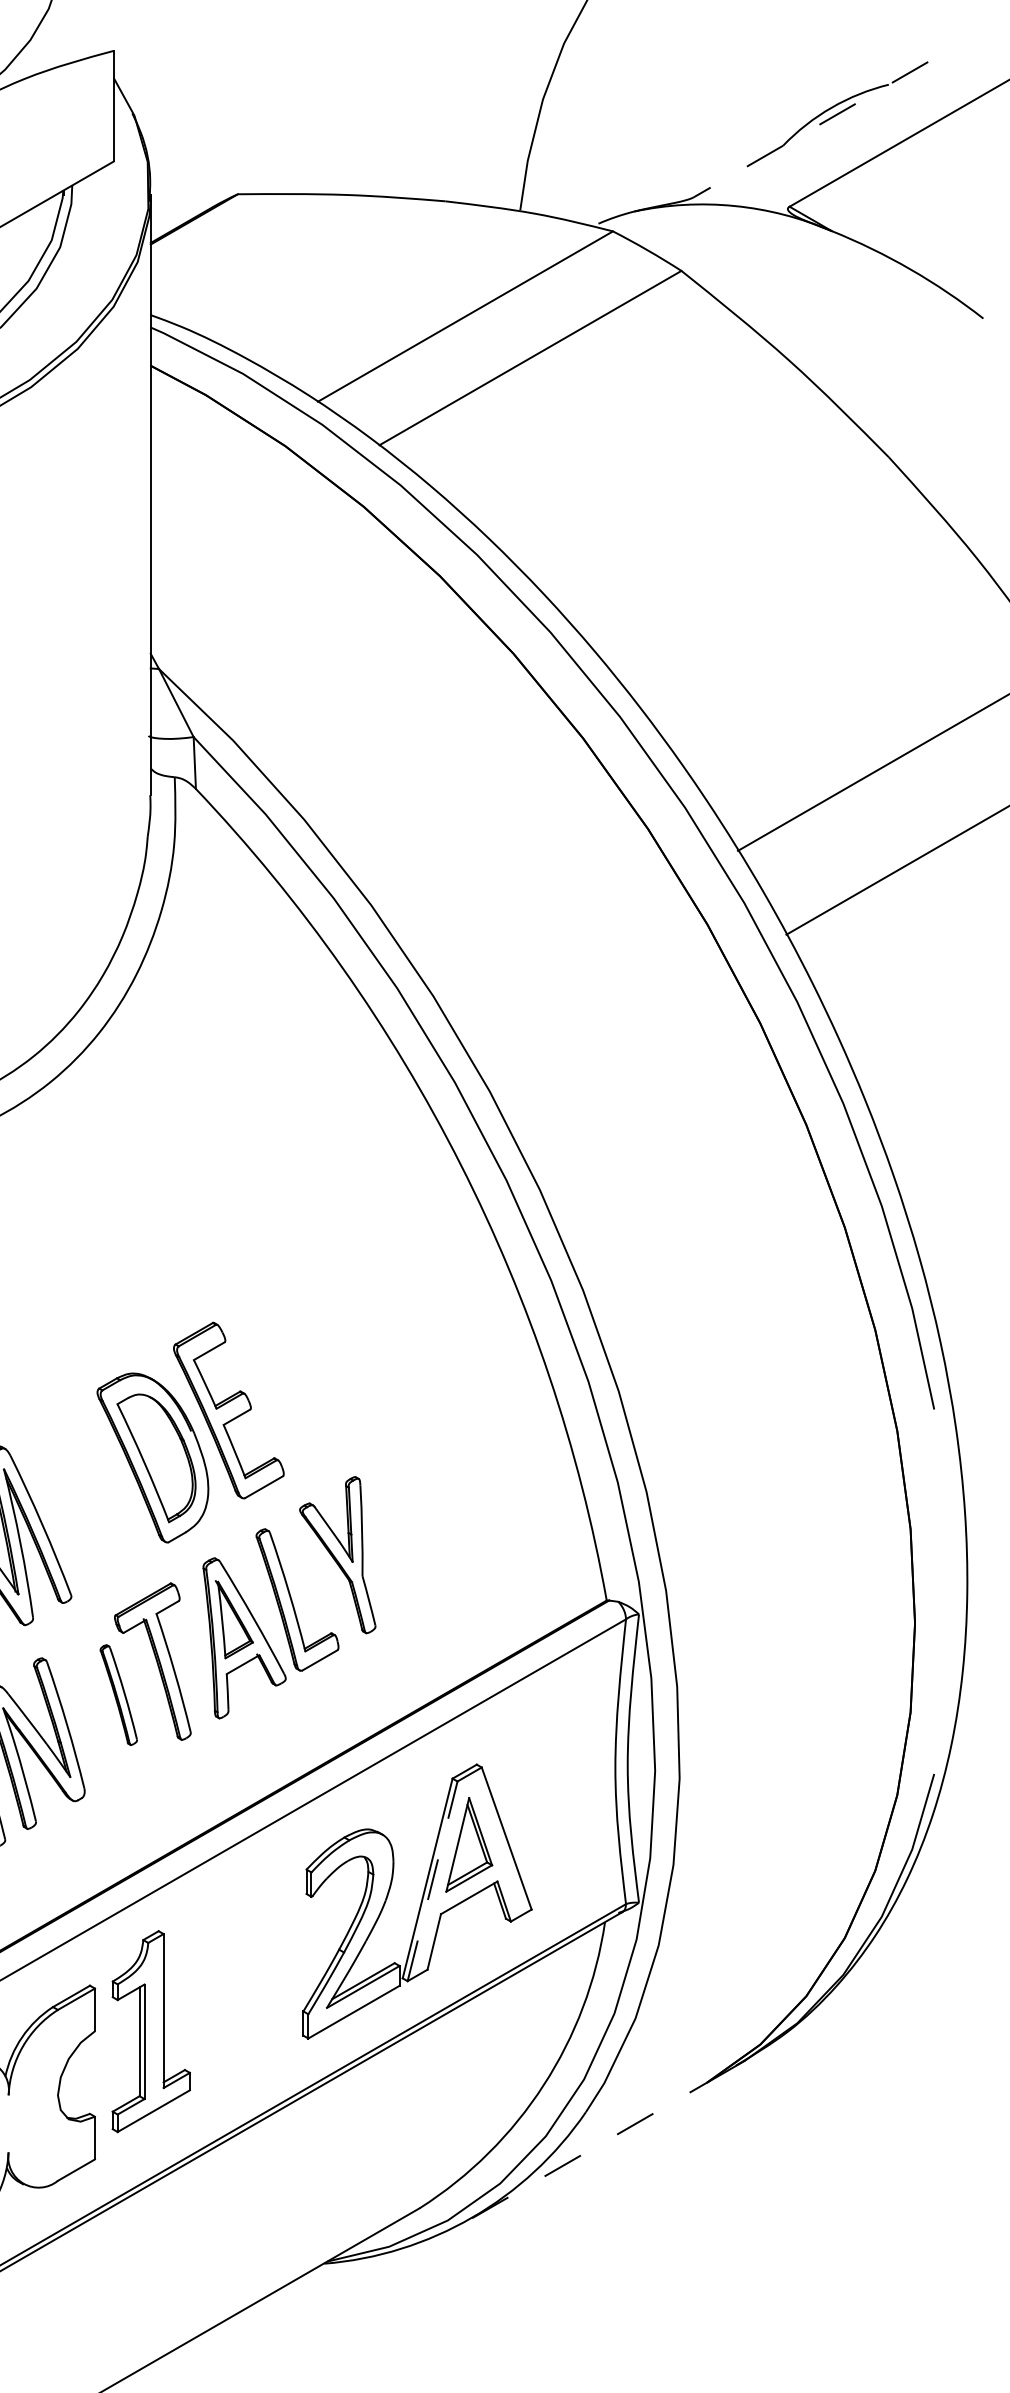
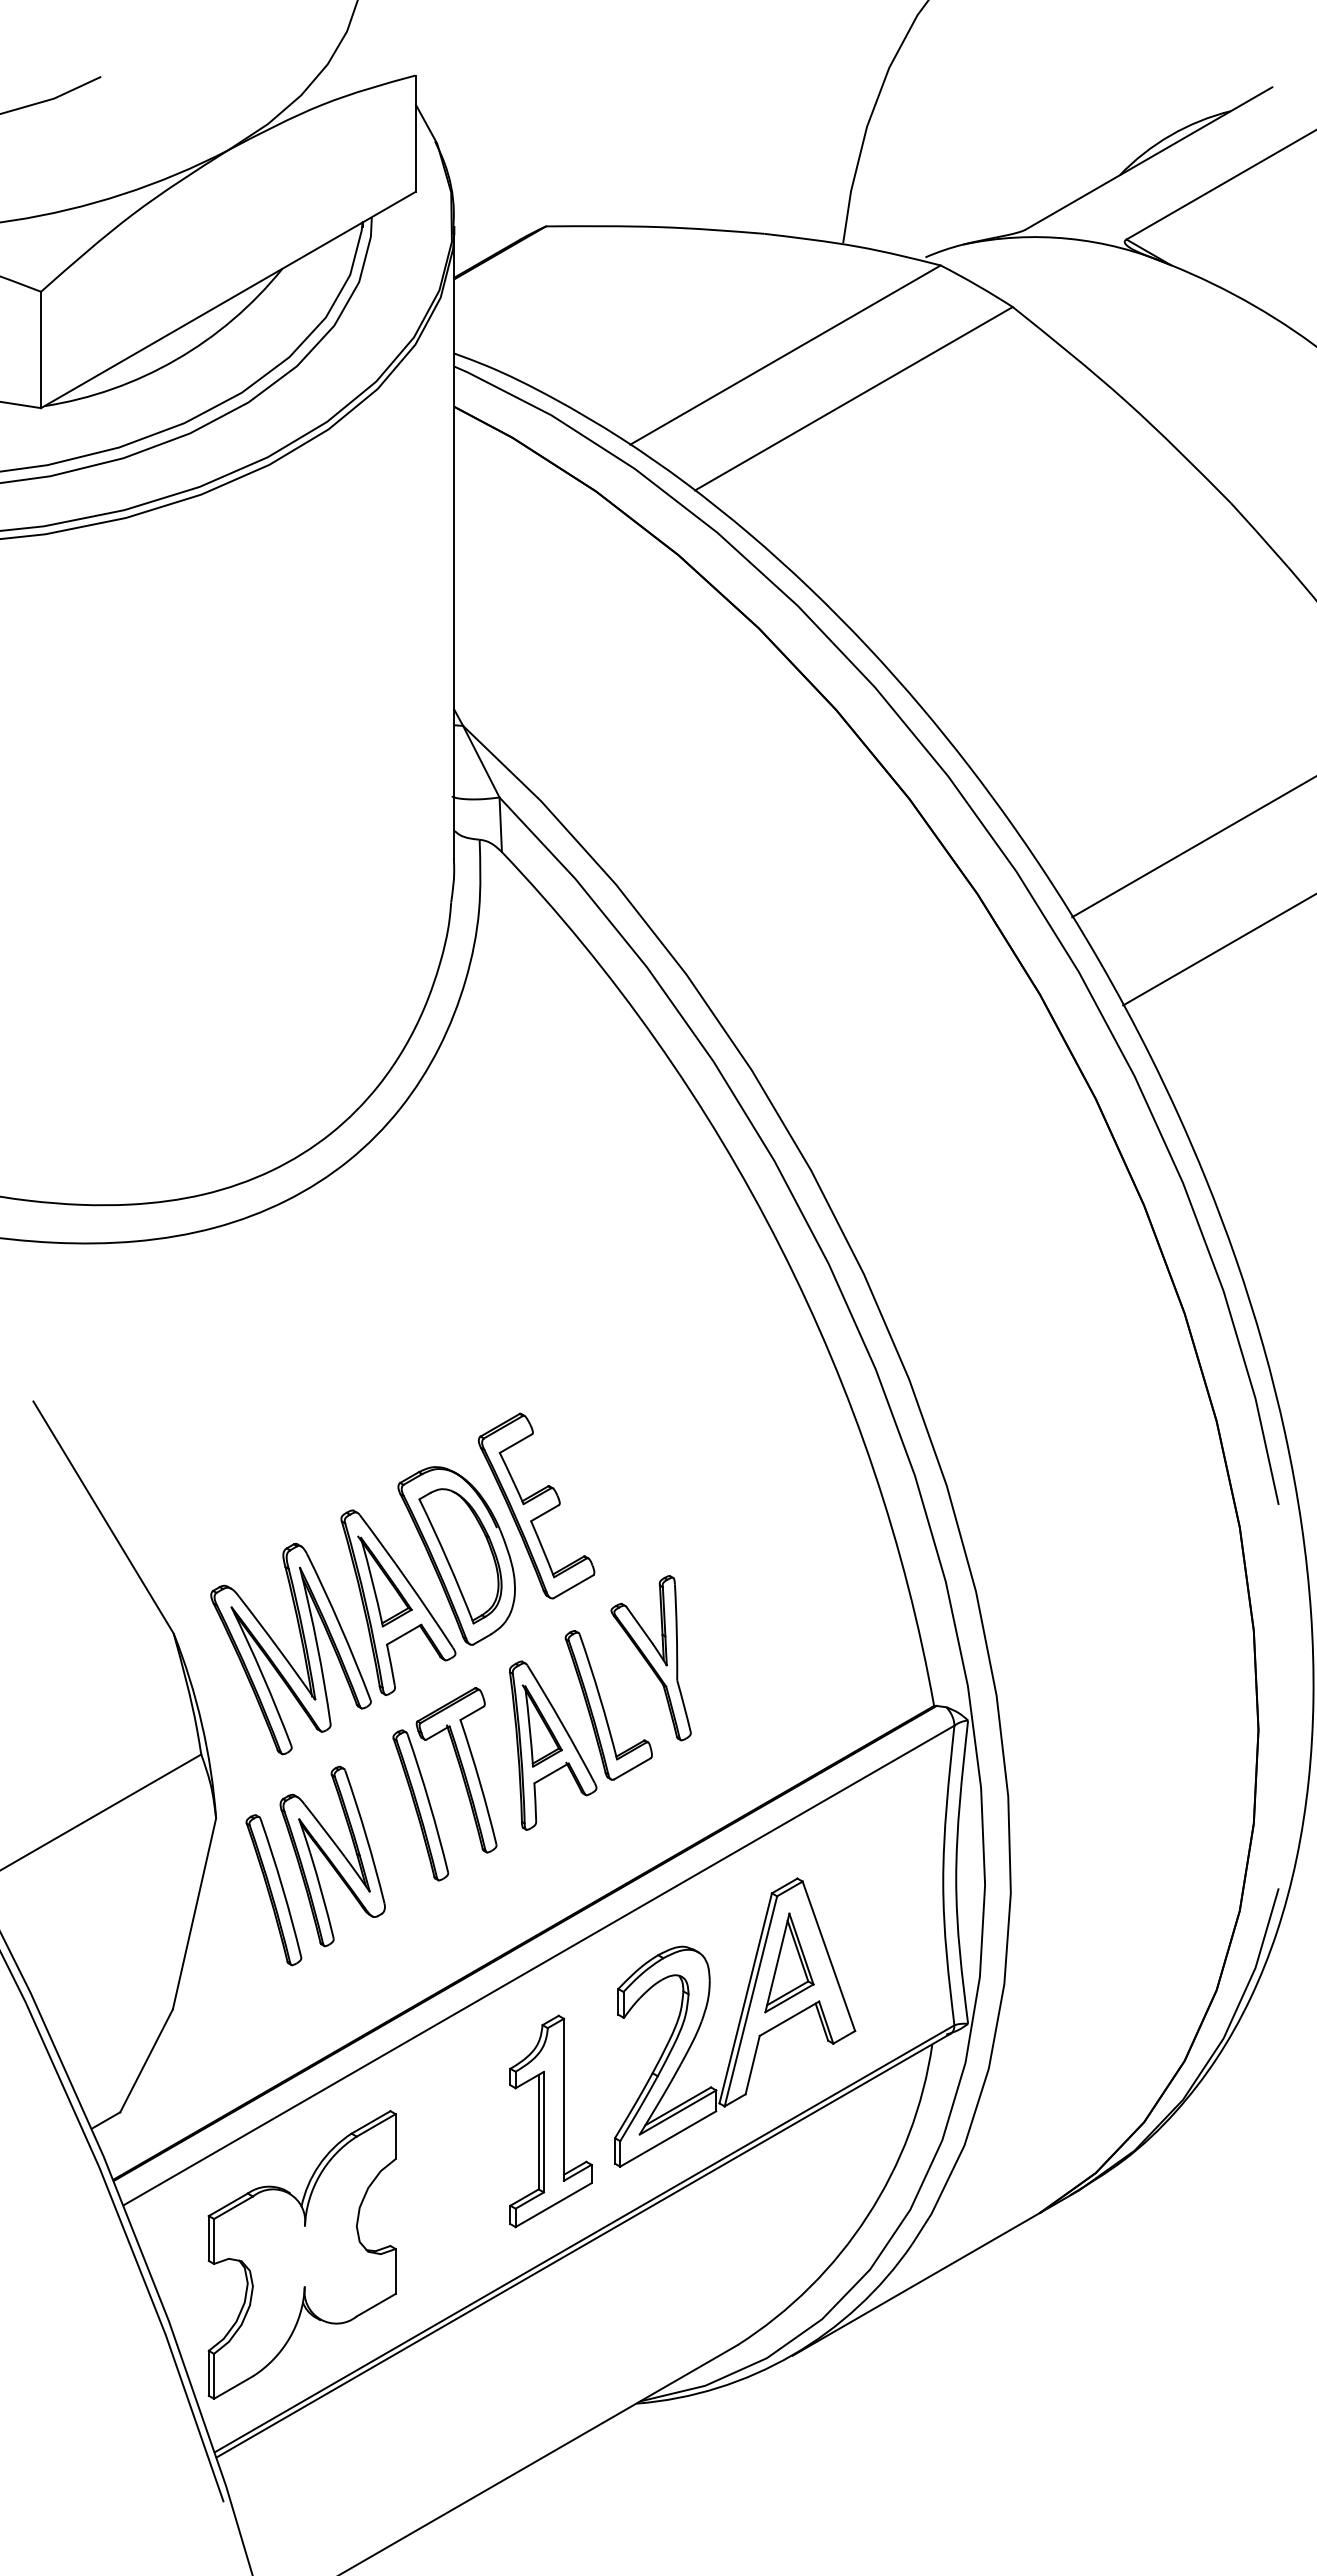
line: (810, 129) -> (1148, 158), dashed -> solid
part: (97, 1502) -> (398, 1602), added
part: (118, 1695) -> (420, 1805), size x1.43
line: (433, 1880) -> (751, 2000), dashed -> solid
part: (150, 2031) -> (550, 2121), moved
line: (589, 2150) -> (916, 2284), dashed -> solid

